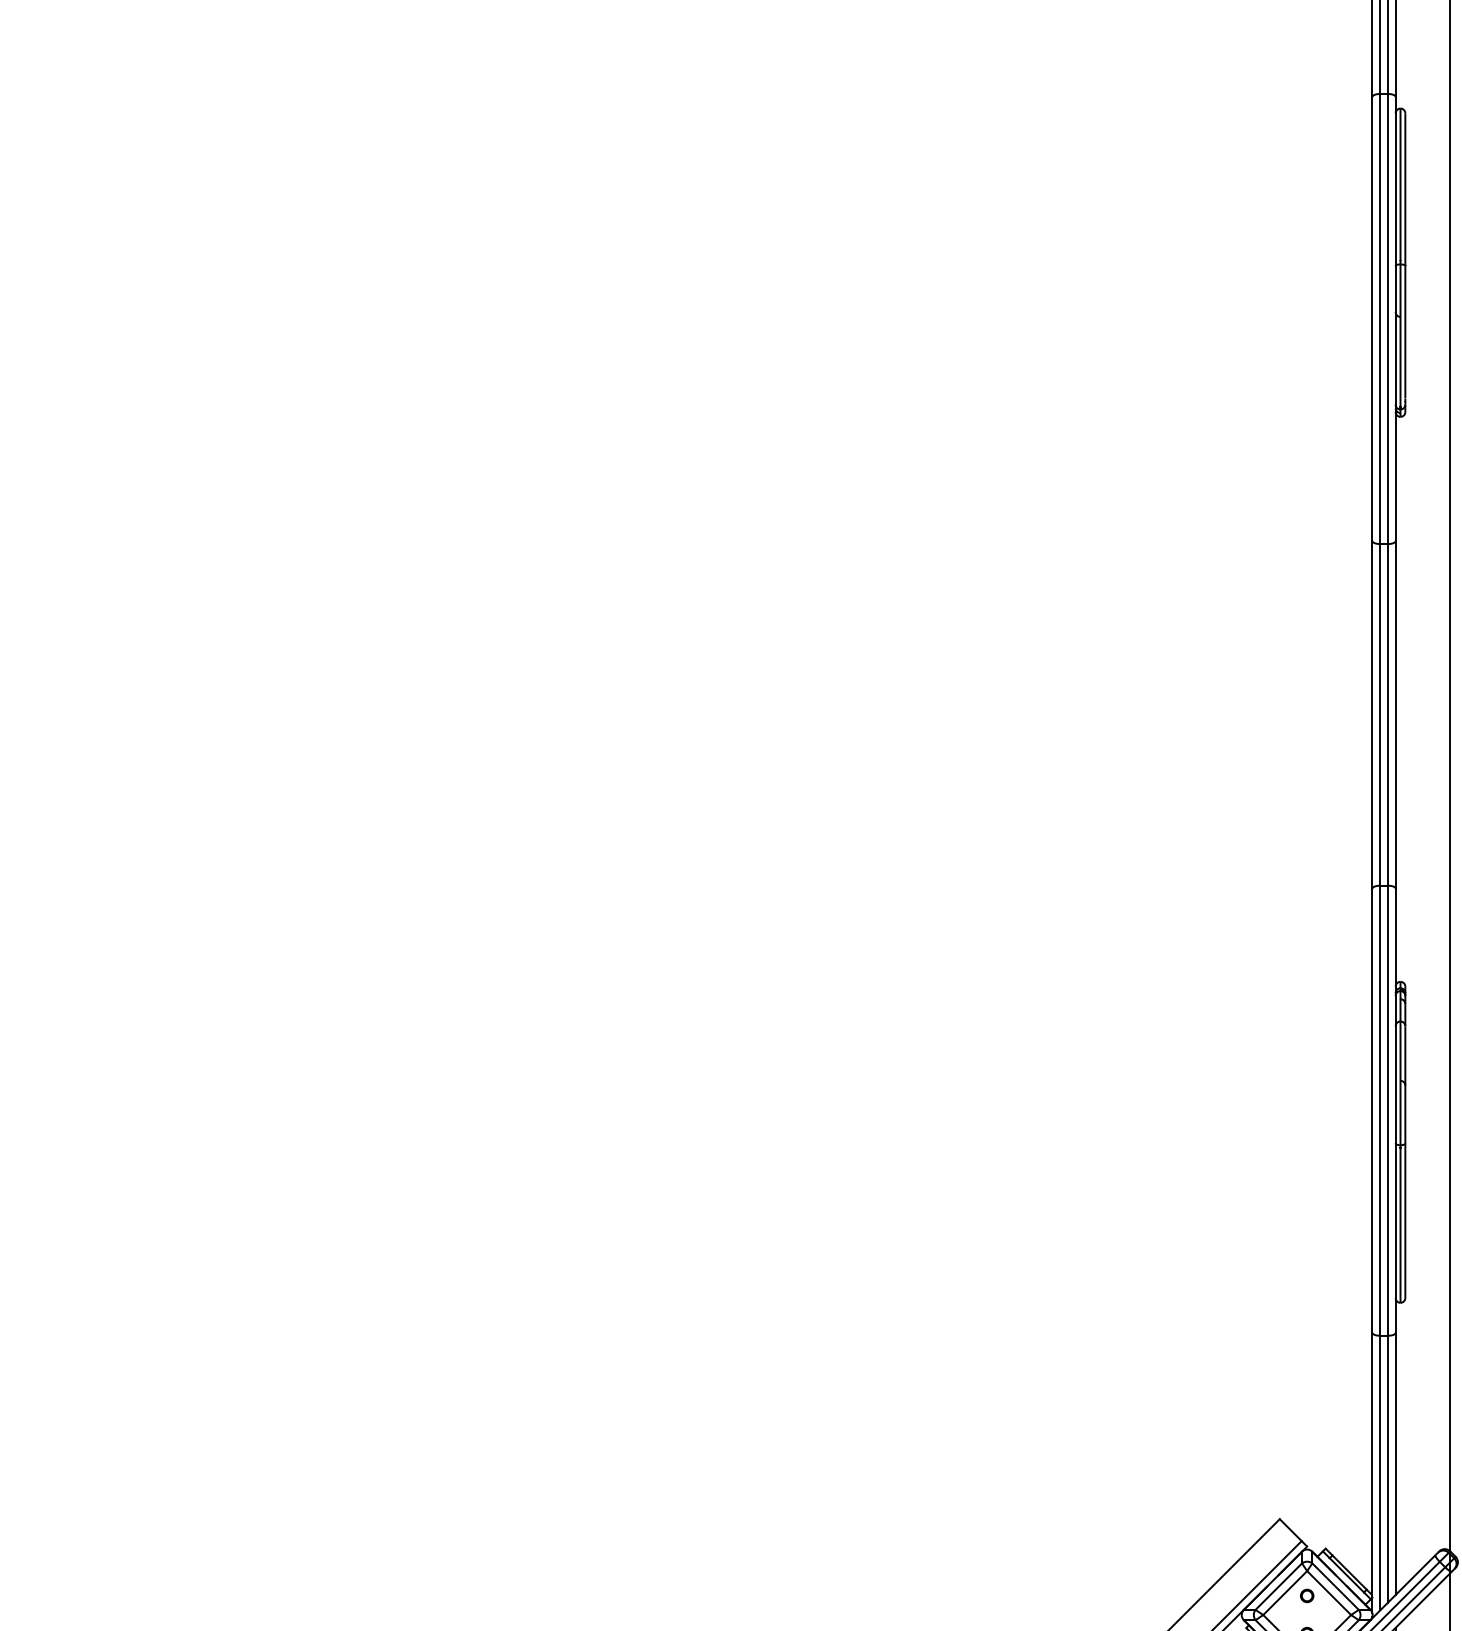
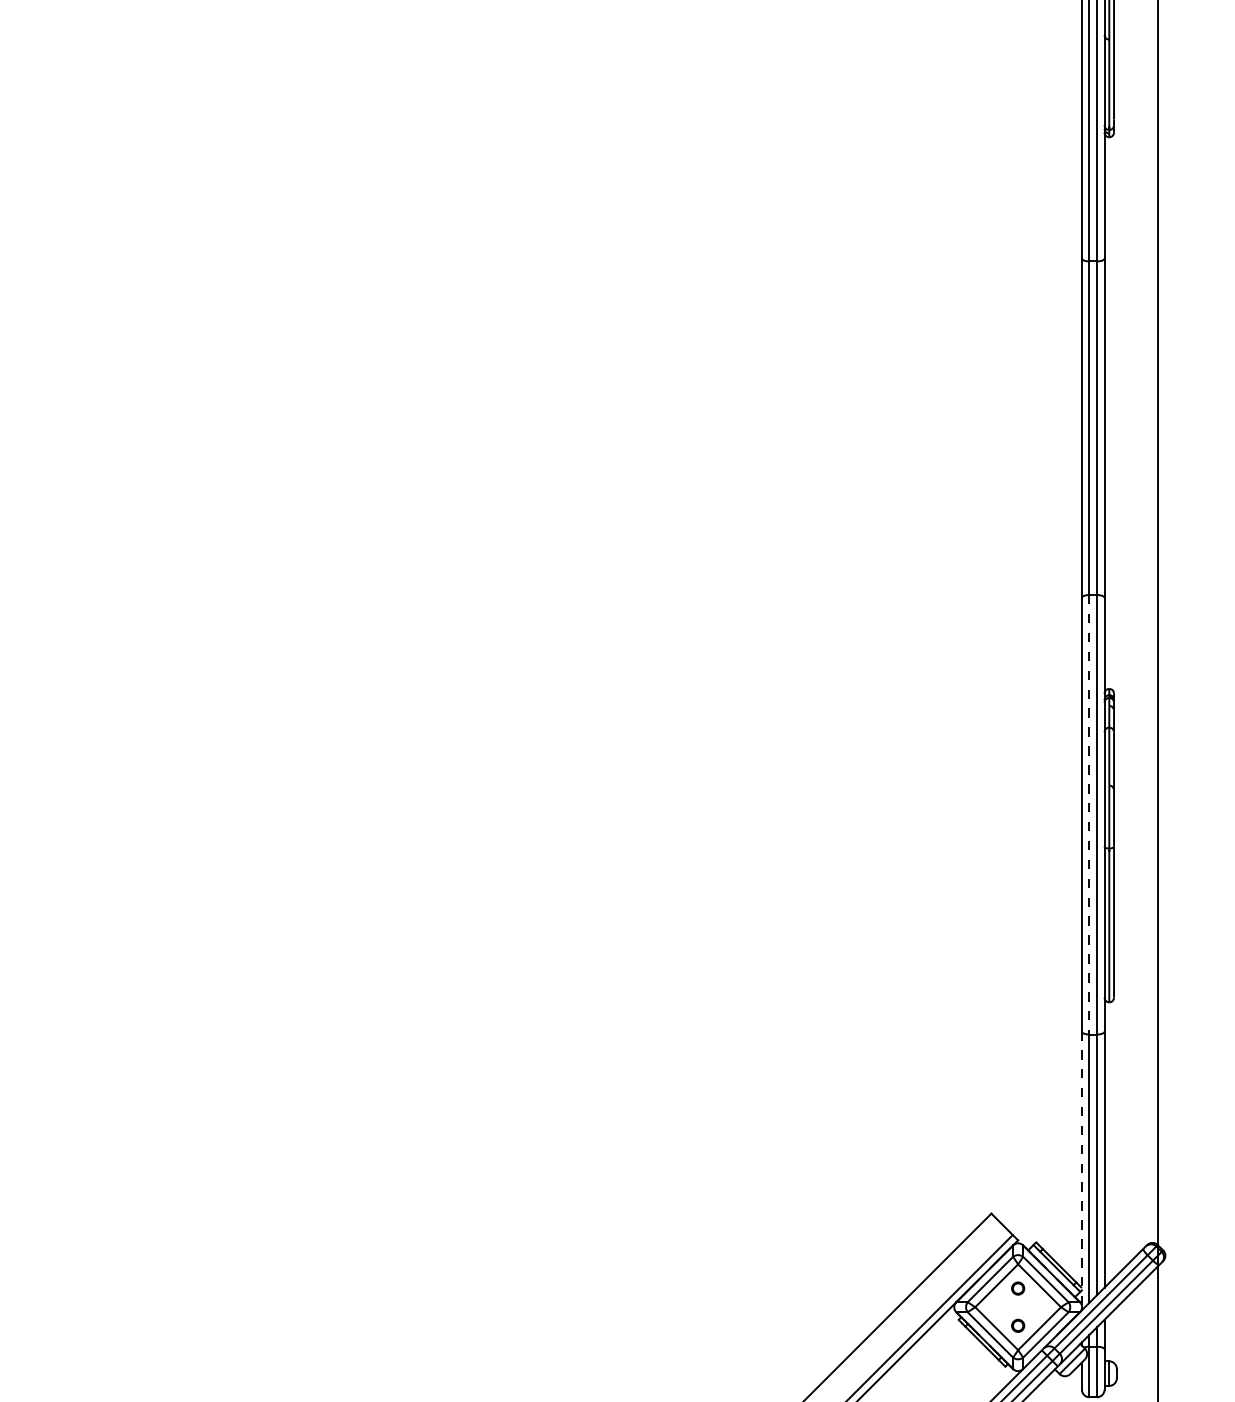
line: (1380, 1111) -> (1089, 815), solid -> dashed
line: (1372, 1472) -> (1081, 1168), solid -> dashed

